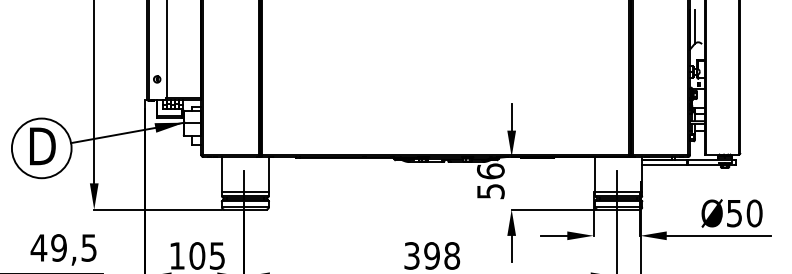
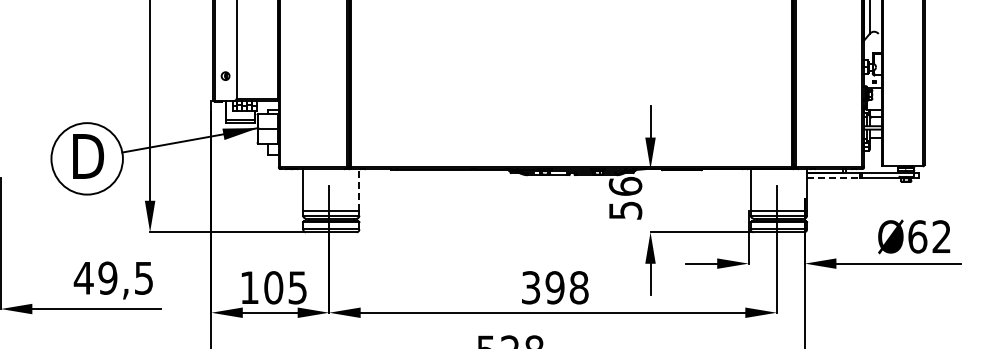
line: (664, 164) -> (833, 178), solid -> dashed
line: (268, 174) -> (359, 190), solid -> dashed
text: (744, 213) -> (929, 236), Ø50 -> Ø62

